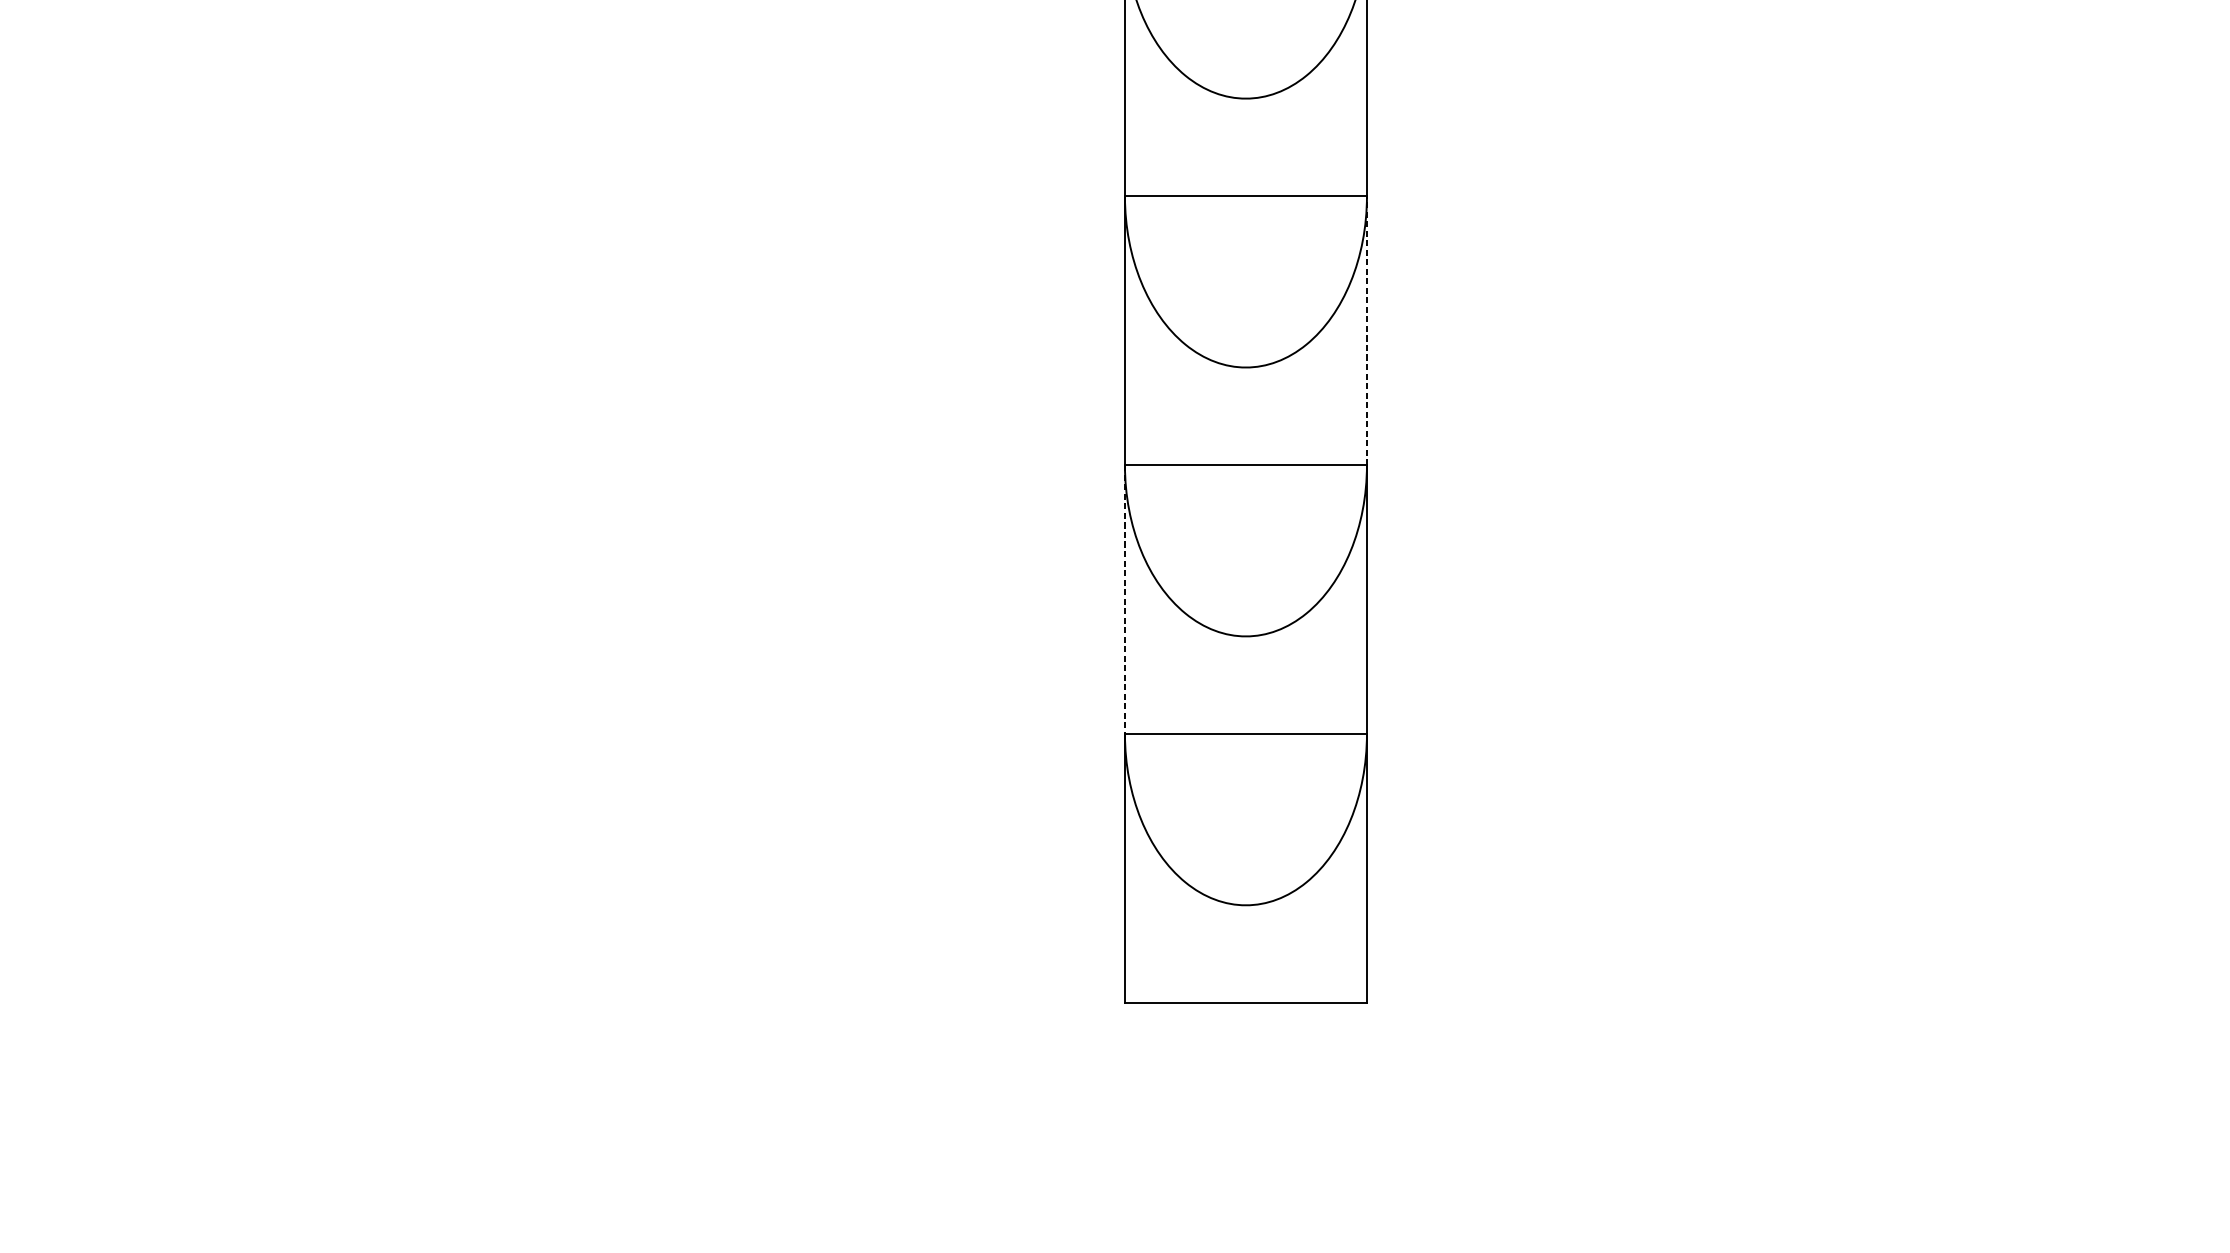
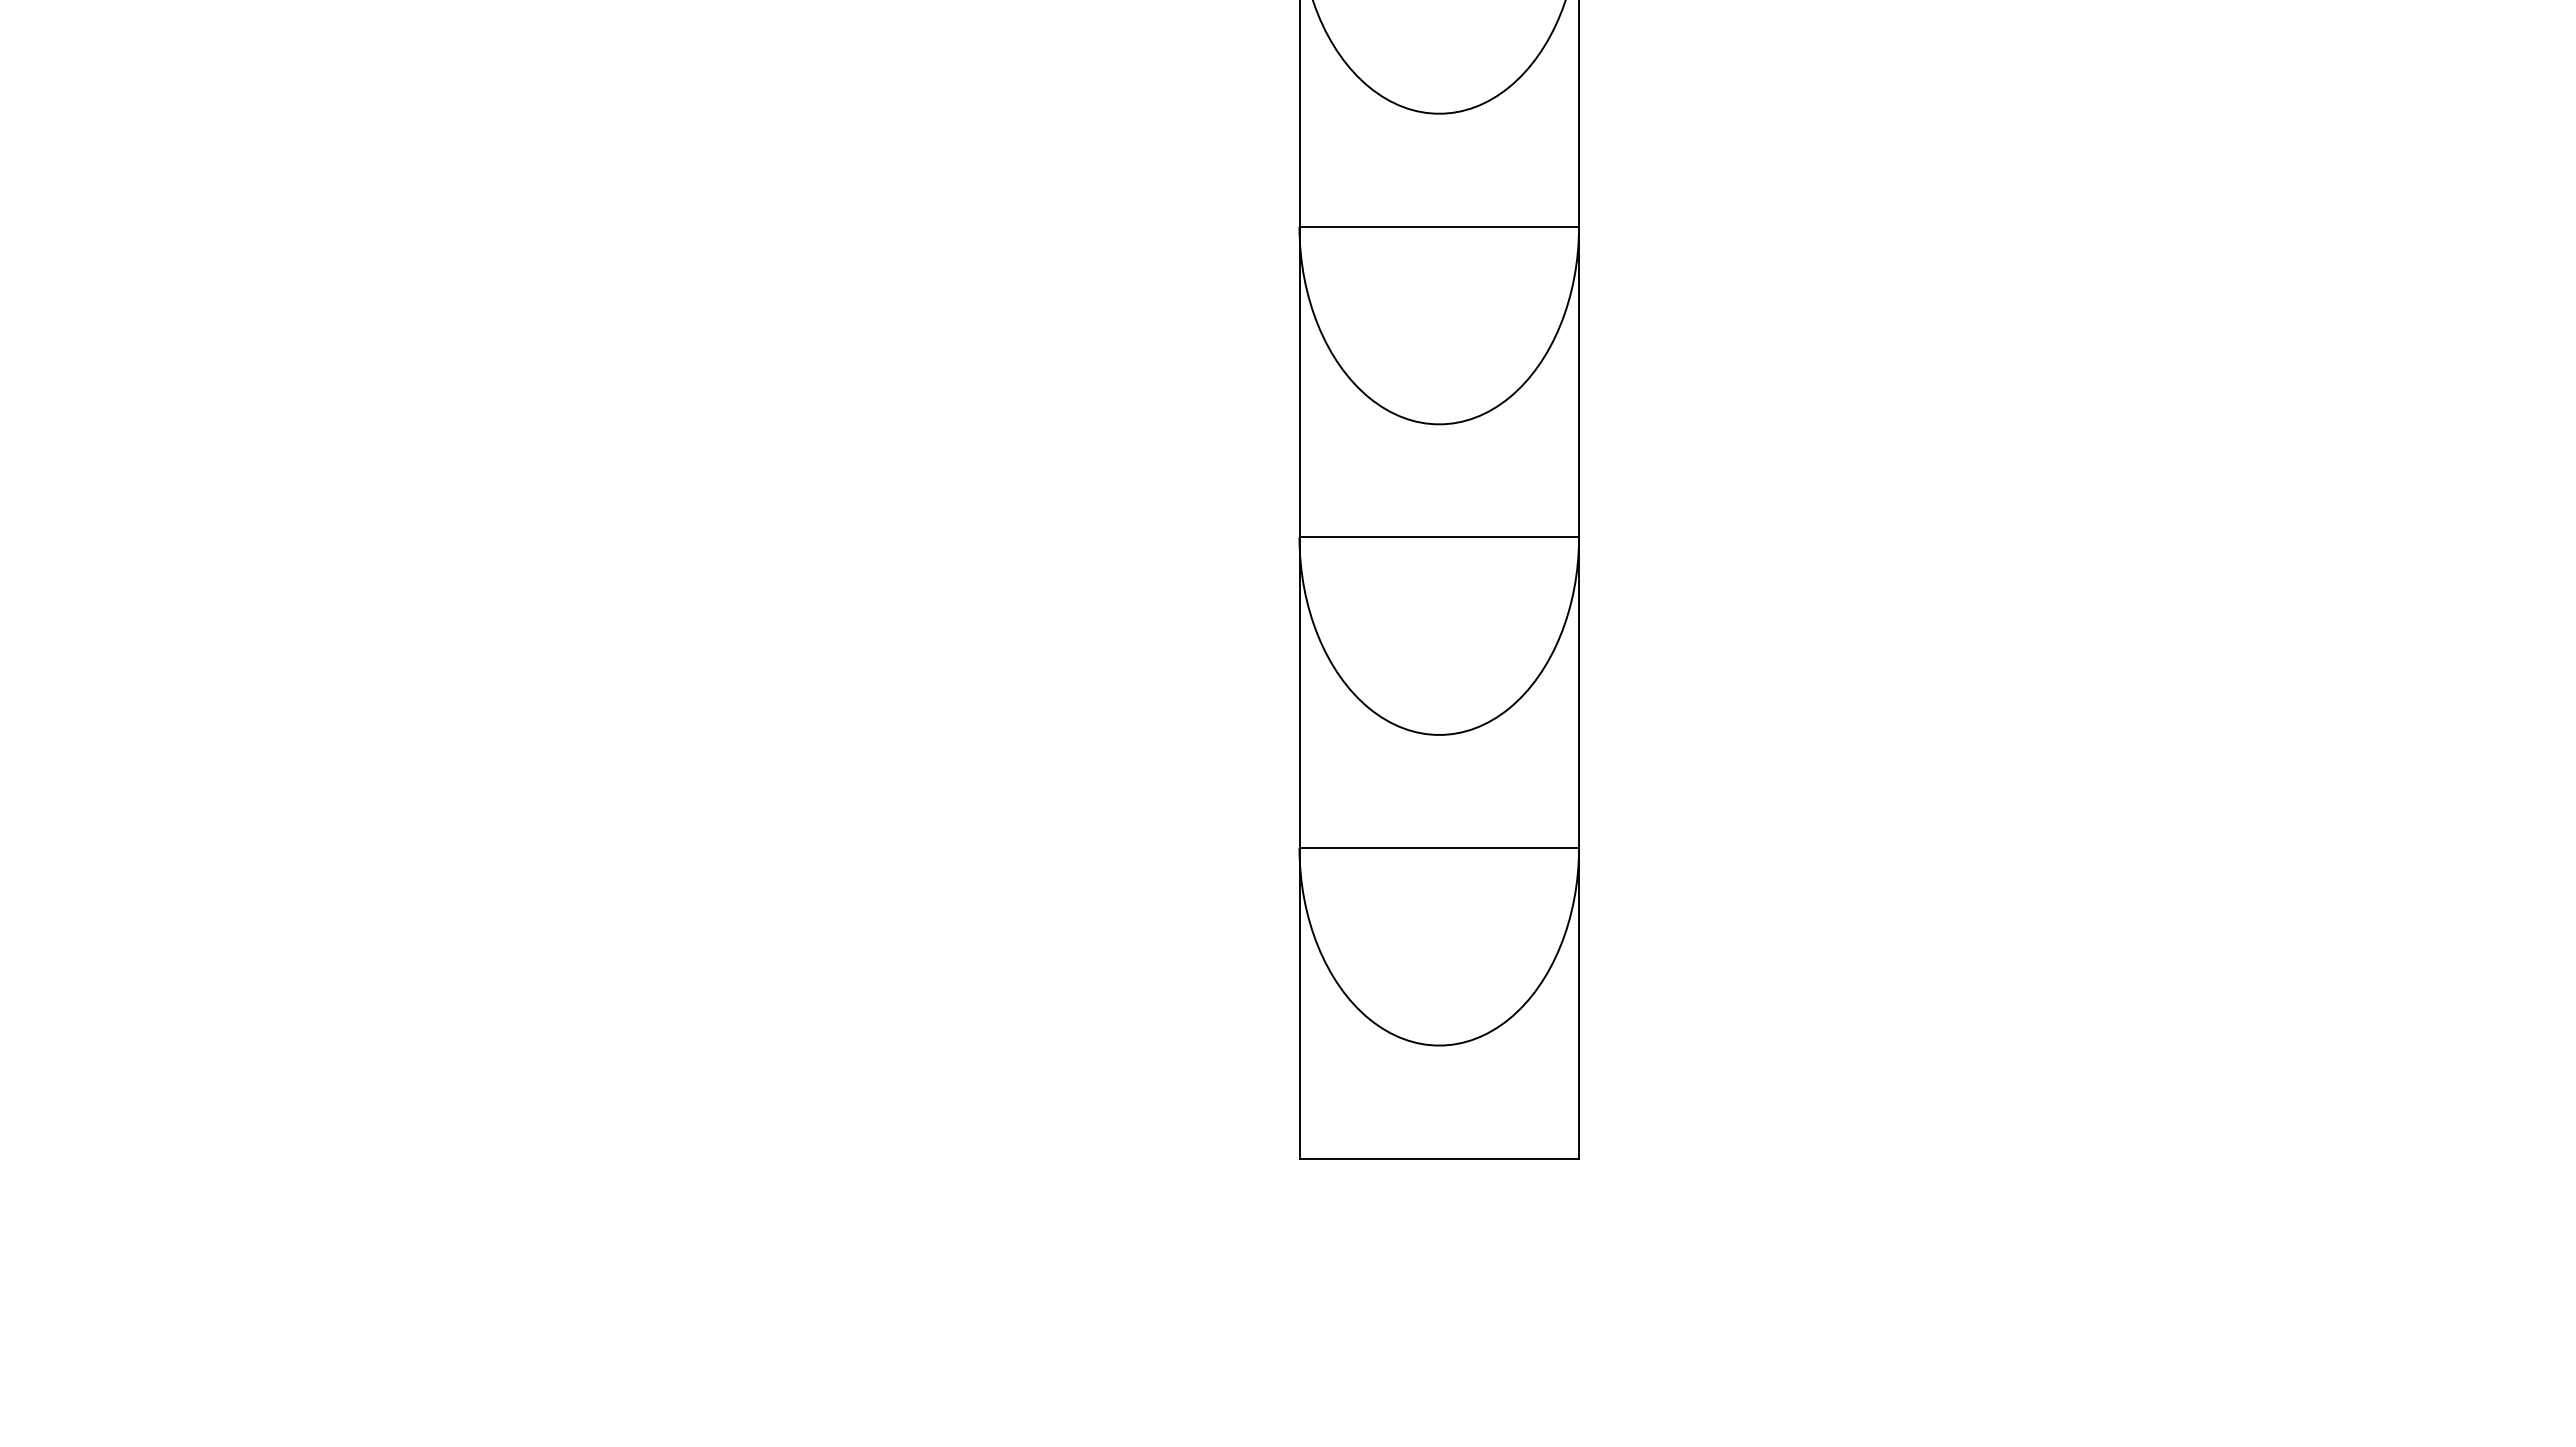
line: (1367, 330) -> (1579, 381), dashed -> solid
line: (1124, 600) -> (1299, 693), dashed -> solid

